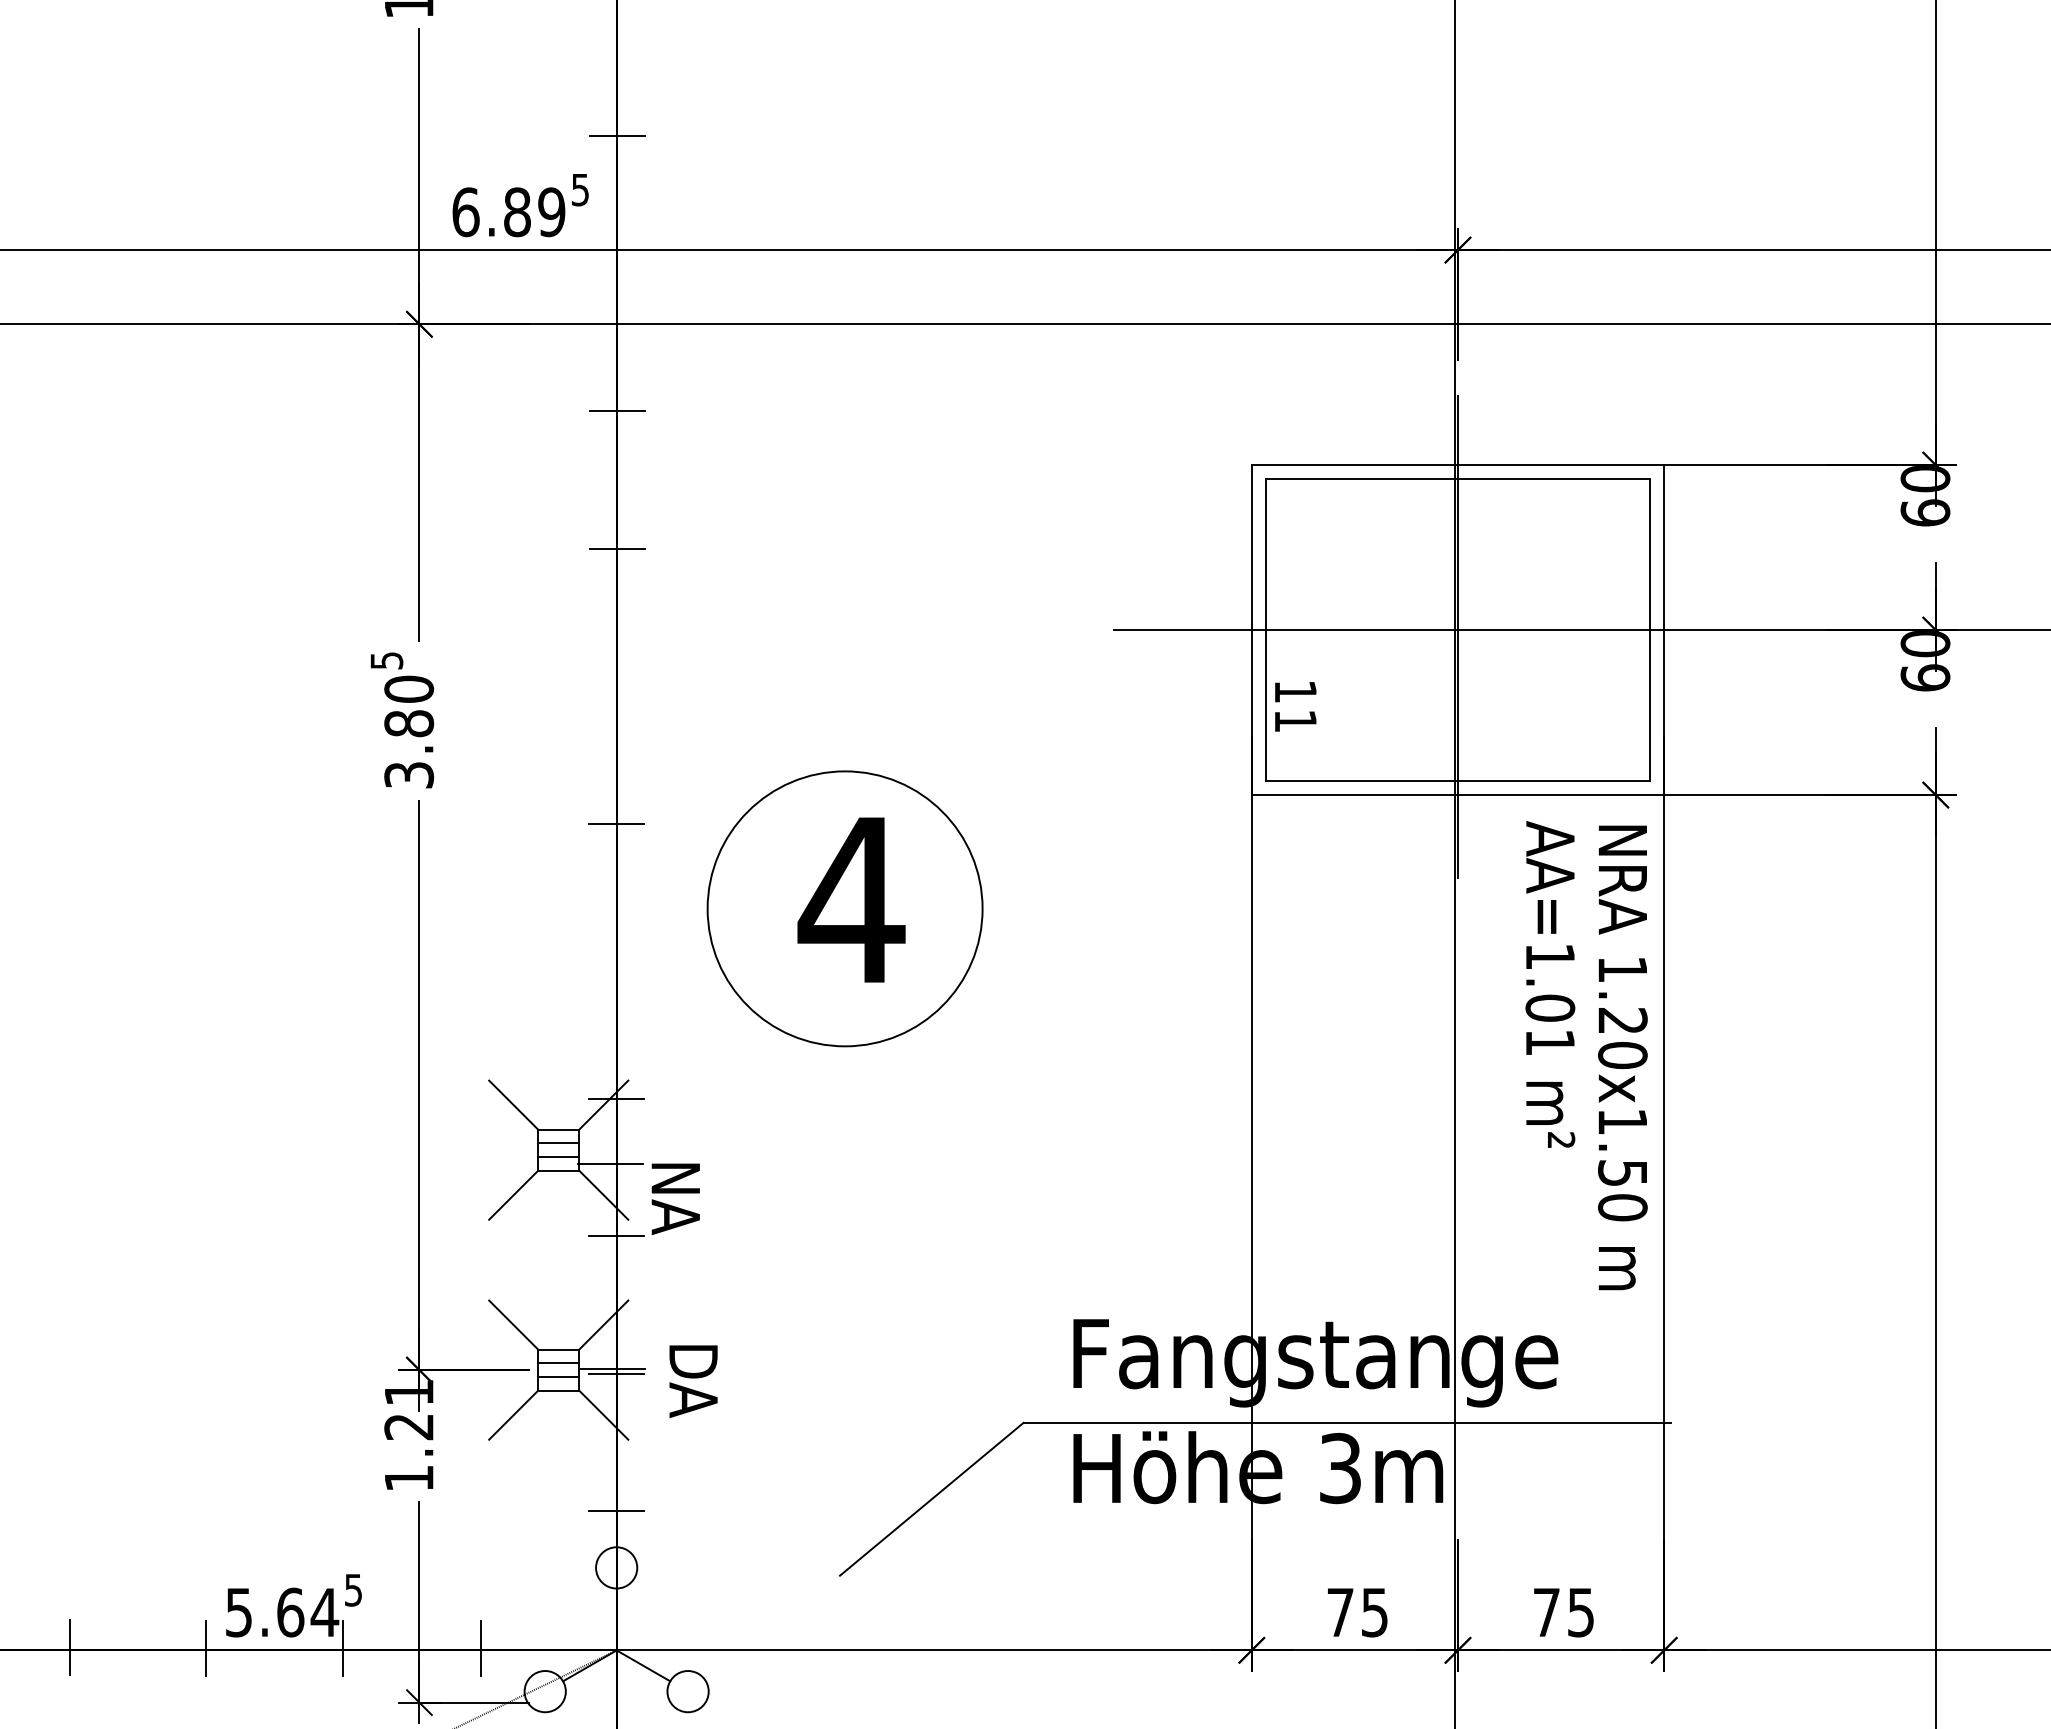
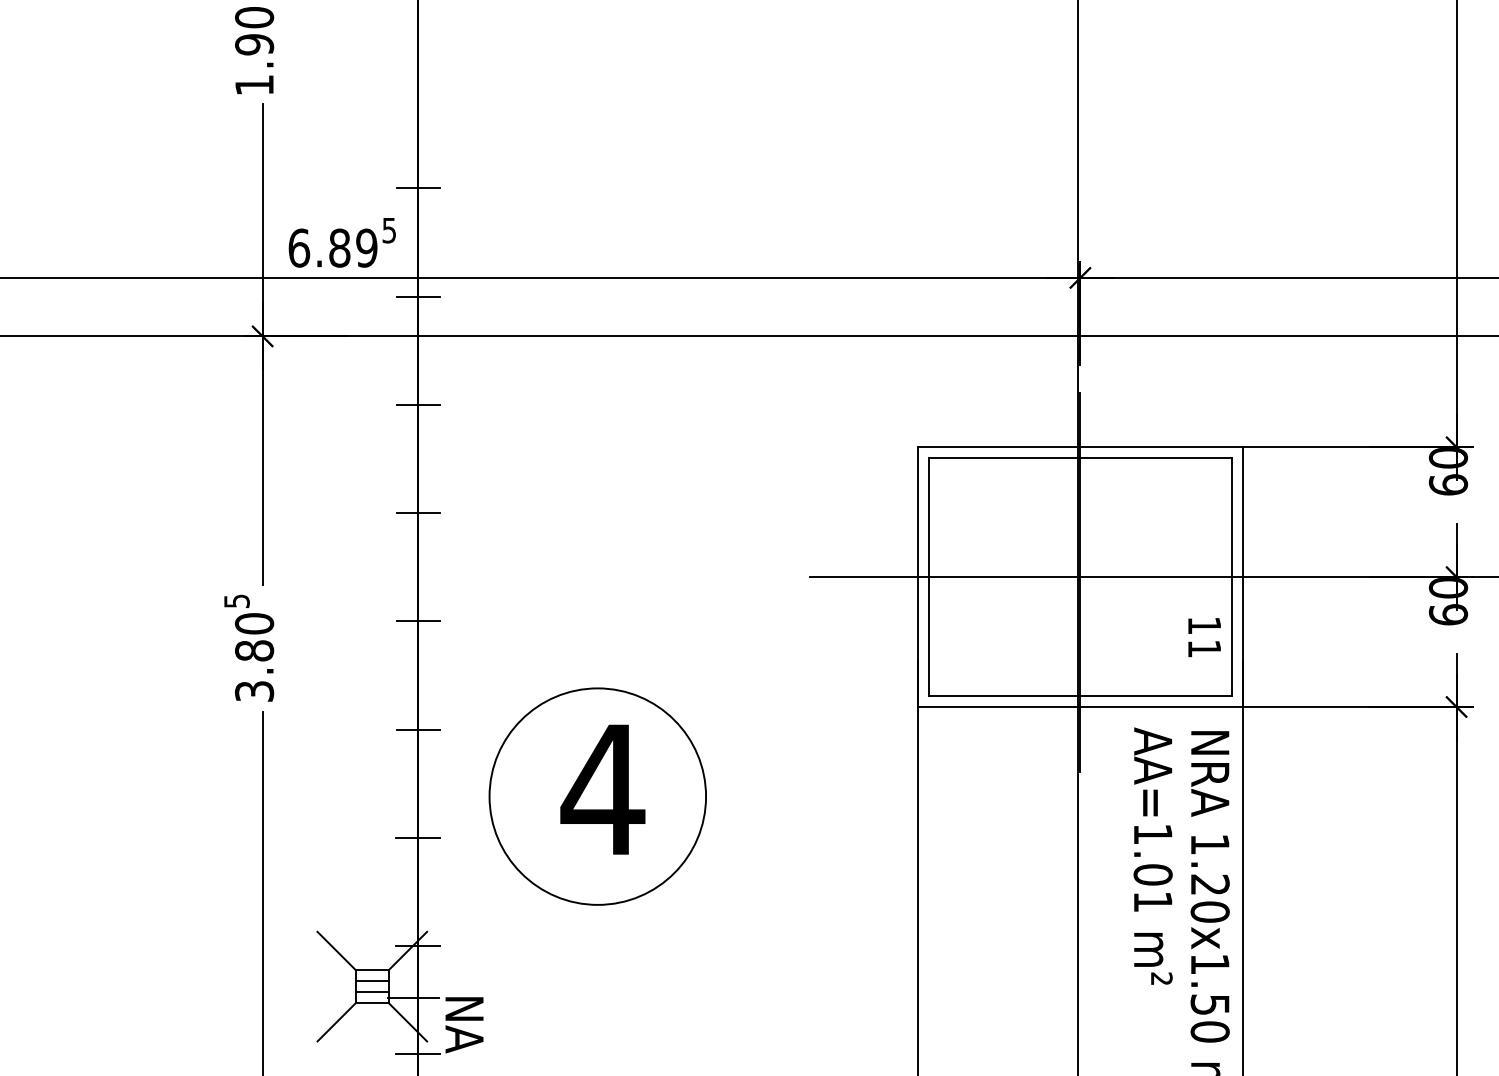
line: (616, 273) -> (417, 296), added
line: (616, 686) -> (417, 621), added
text: (1295, 706) -> (1204, 637), moved
line: (616, 961) -> (417, 838), added

